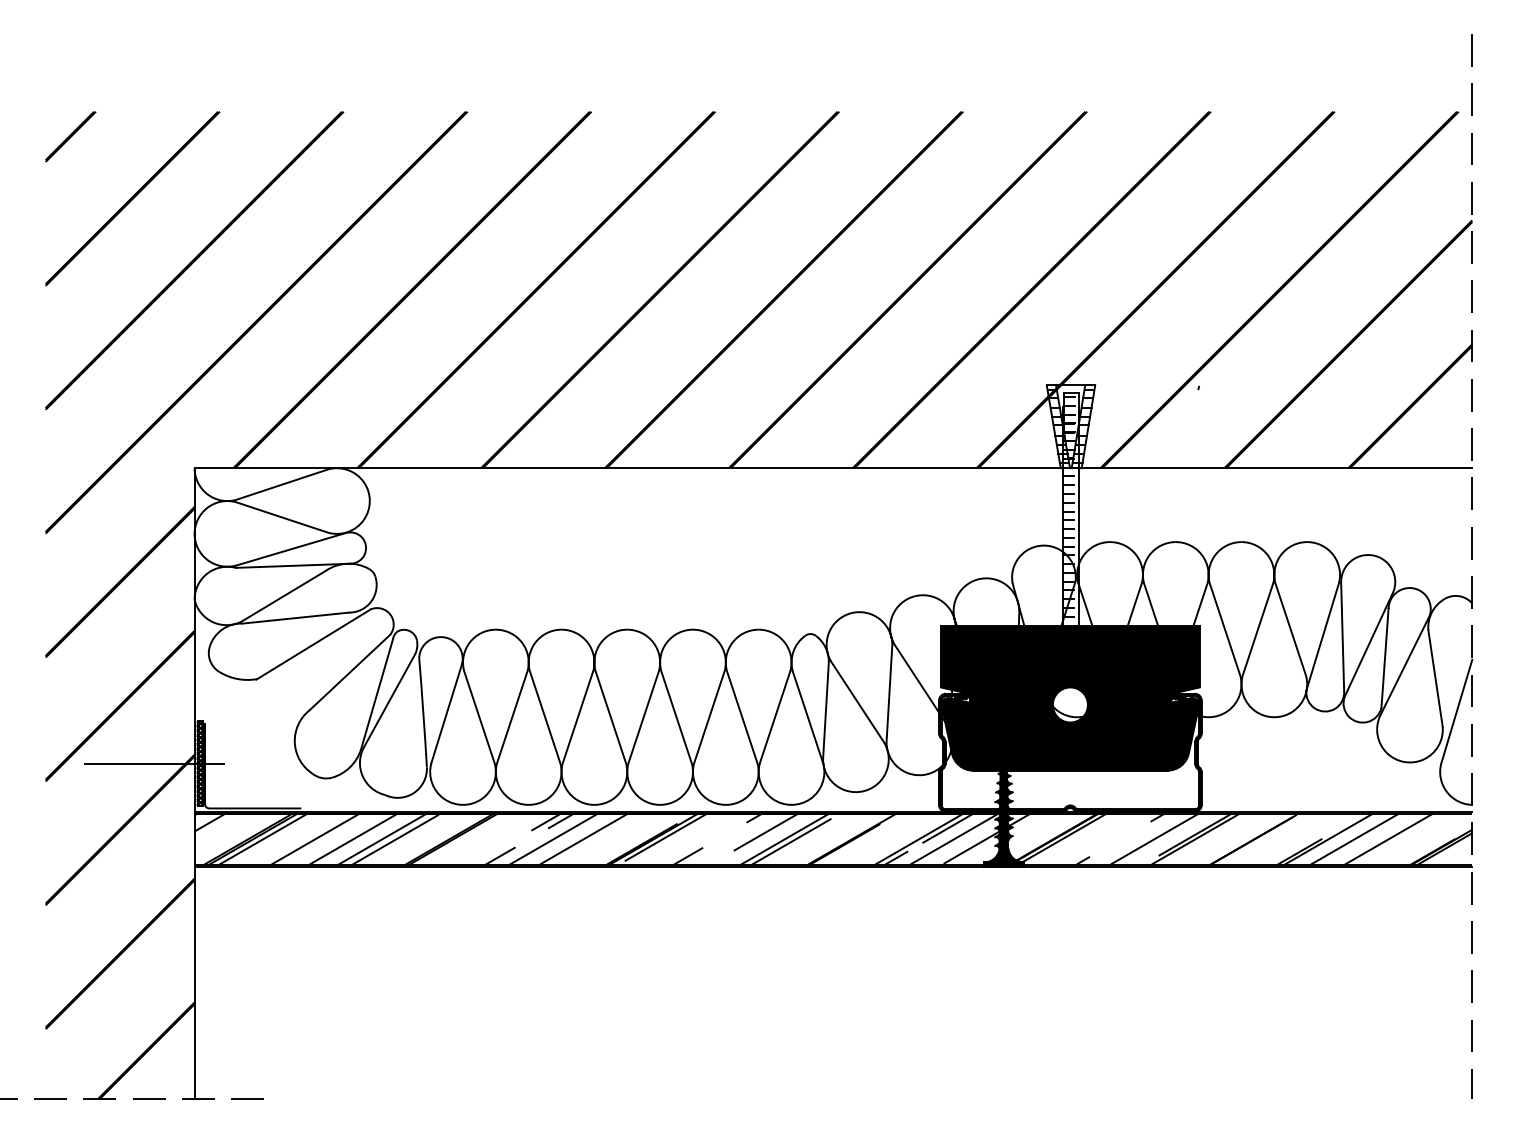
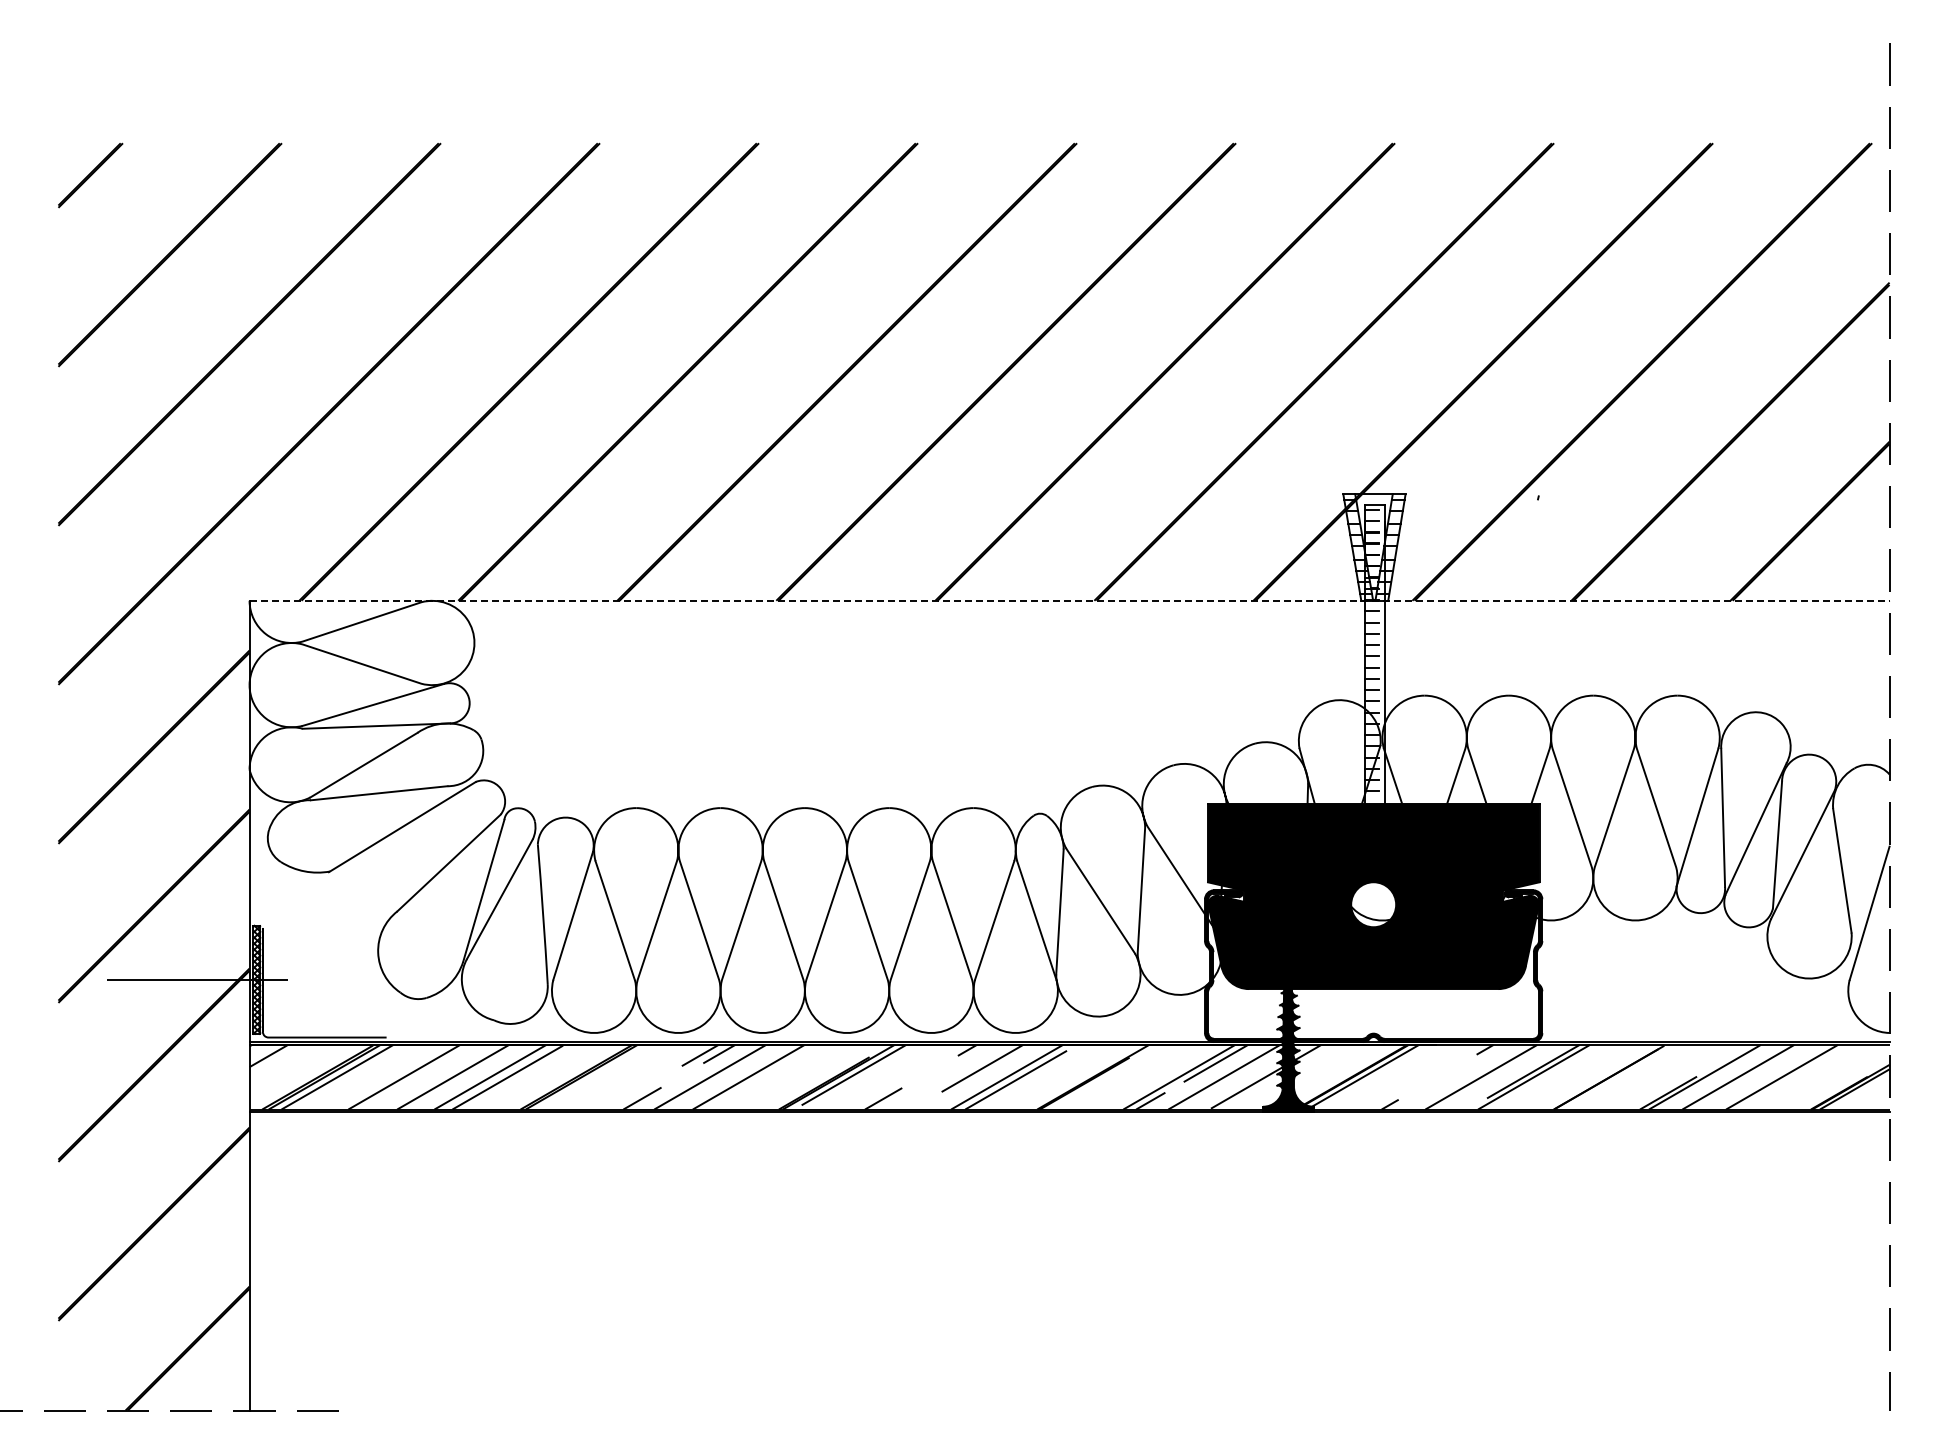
line: (833, 467) -> (1069, 600), solid -> dashed

